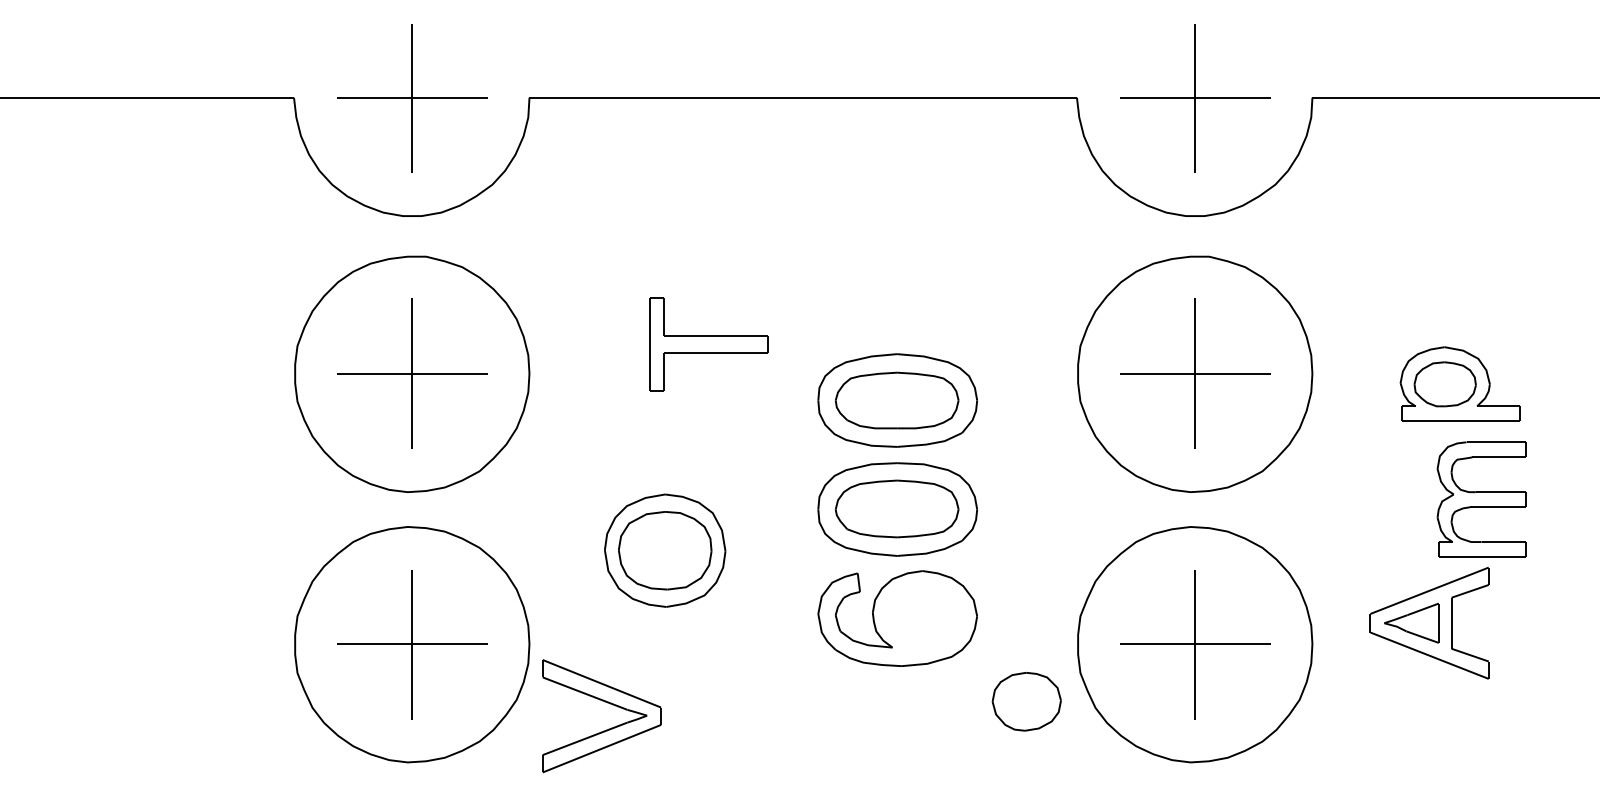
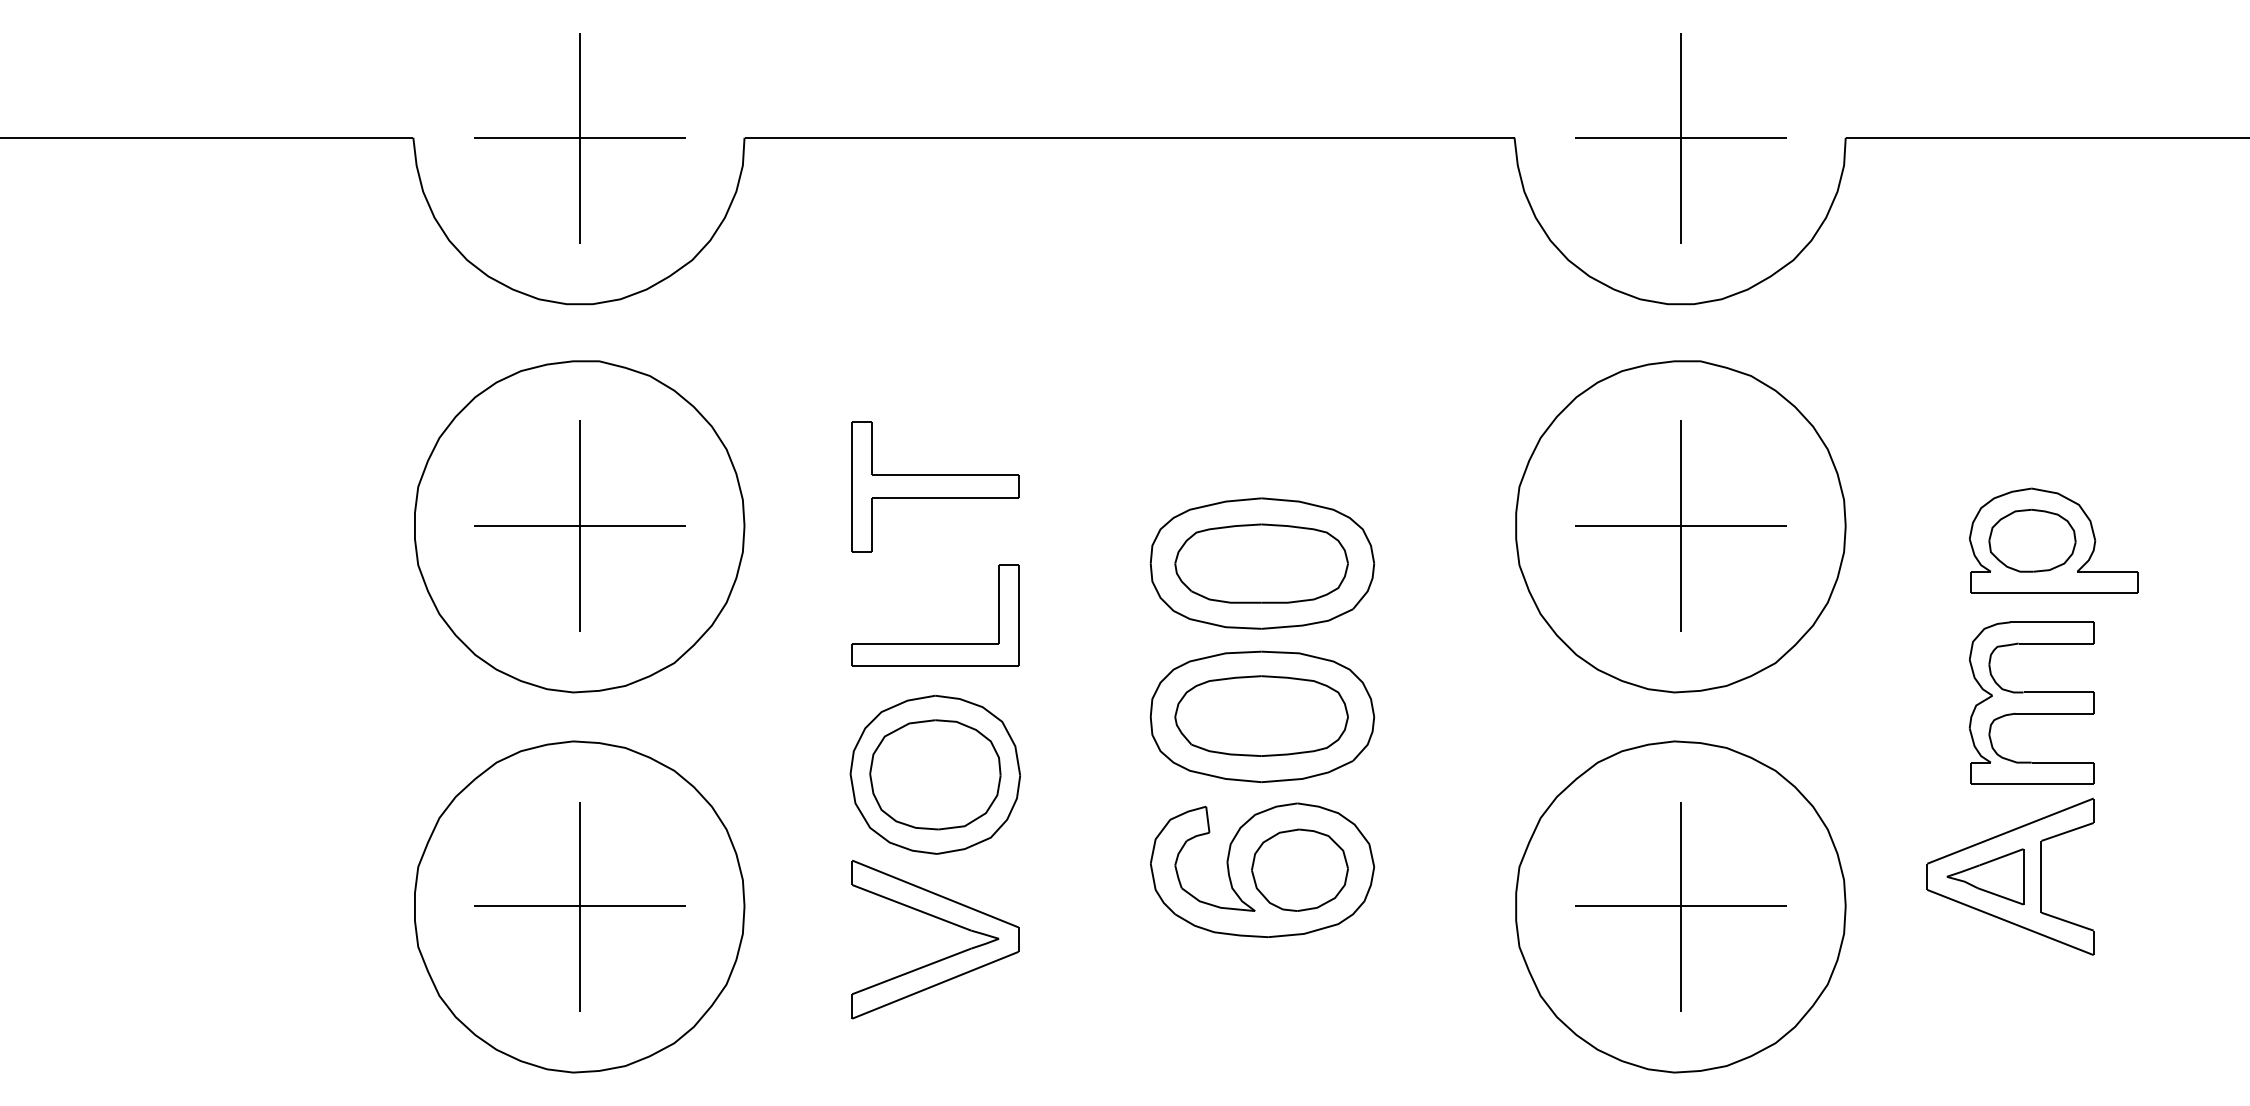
part: (709, 344) -> (935, 486), moved
part: (665, 457) -> (935, 643), added
part: (1481, 499) -> (2031, 702), moved
part: (1026, 701) -> (1299, 869), moved
part: (606, 702) -> (941, 920), moved

